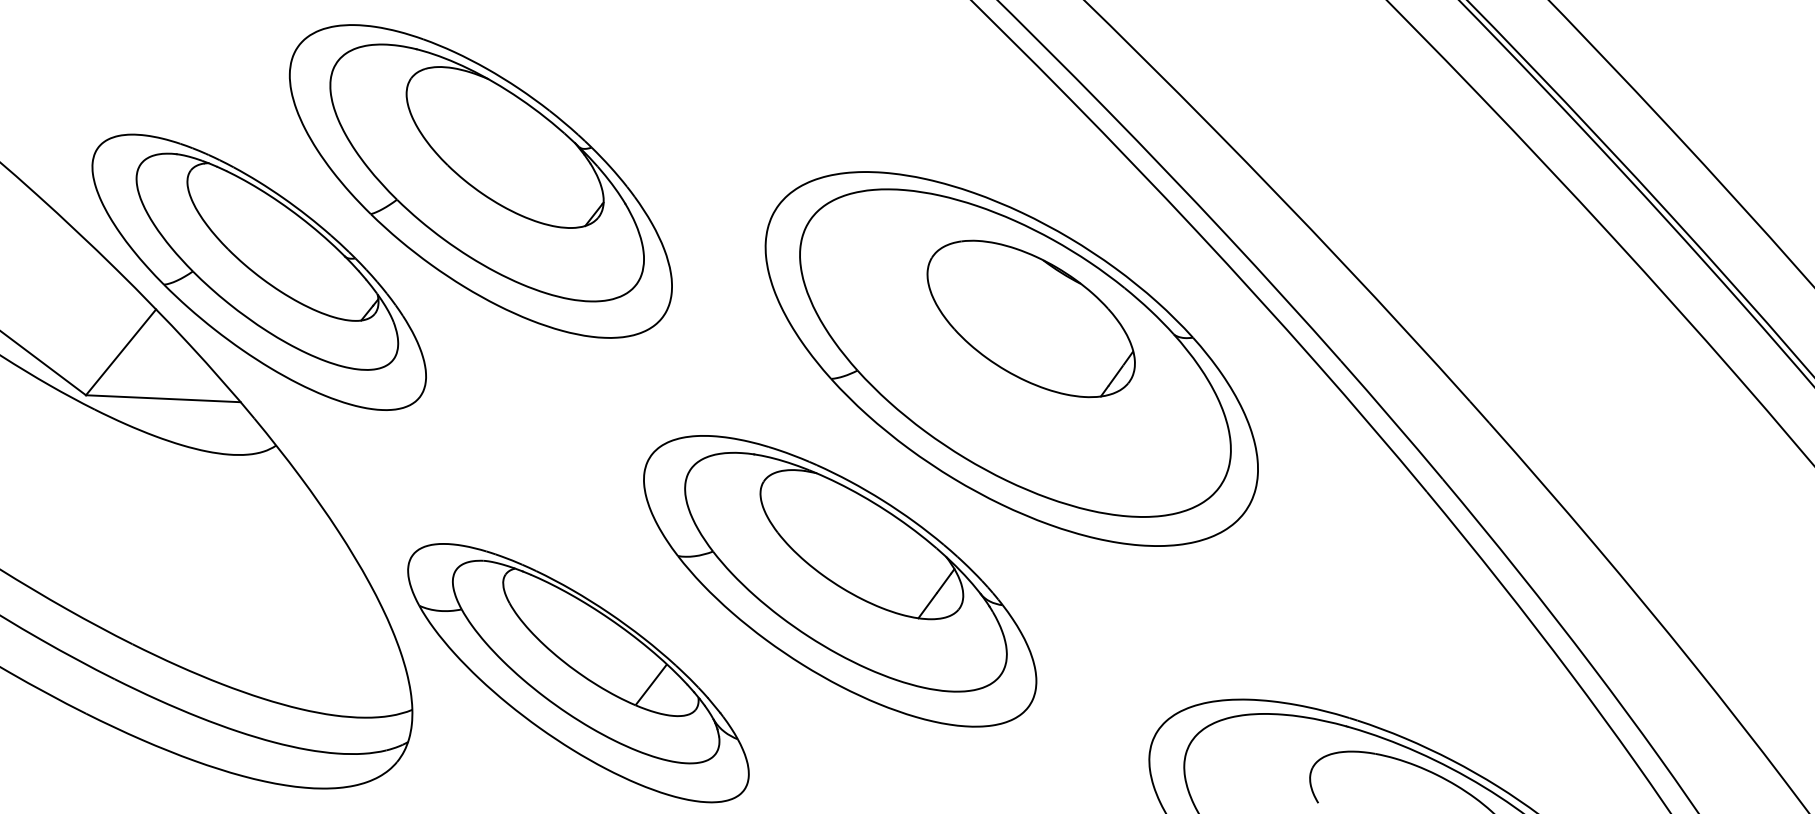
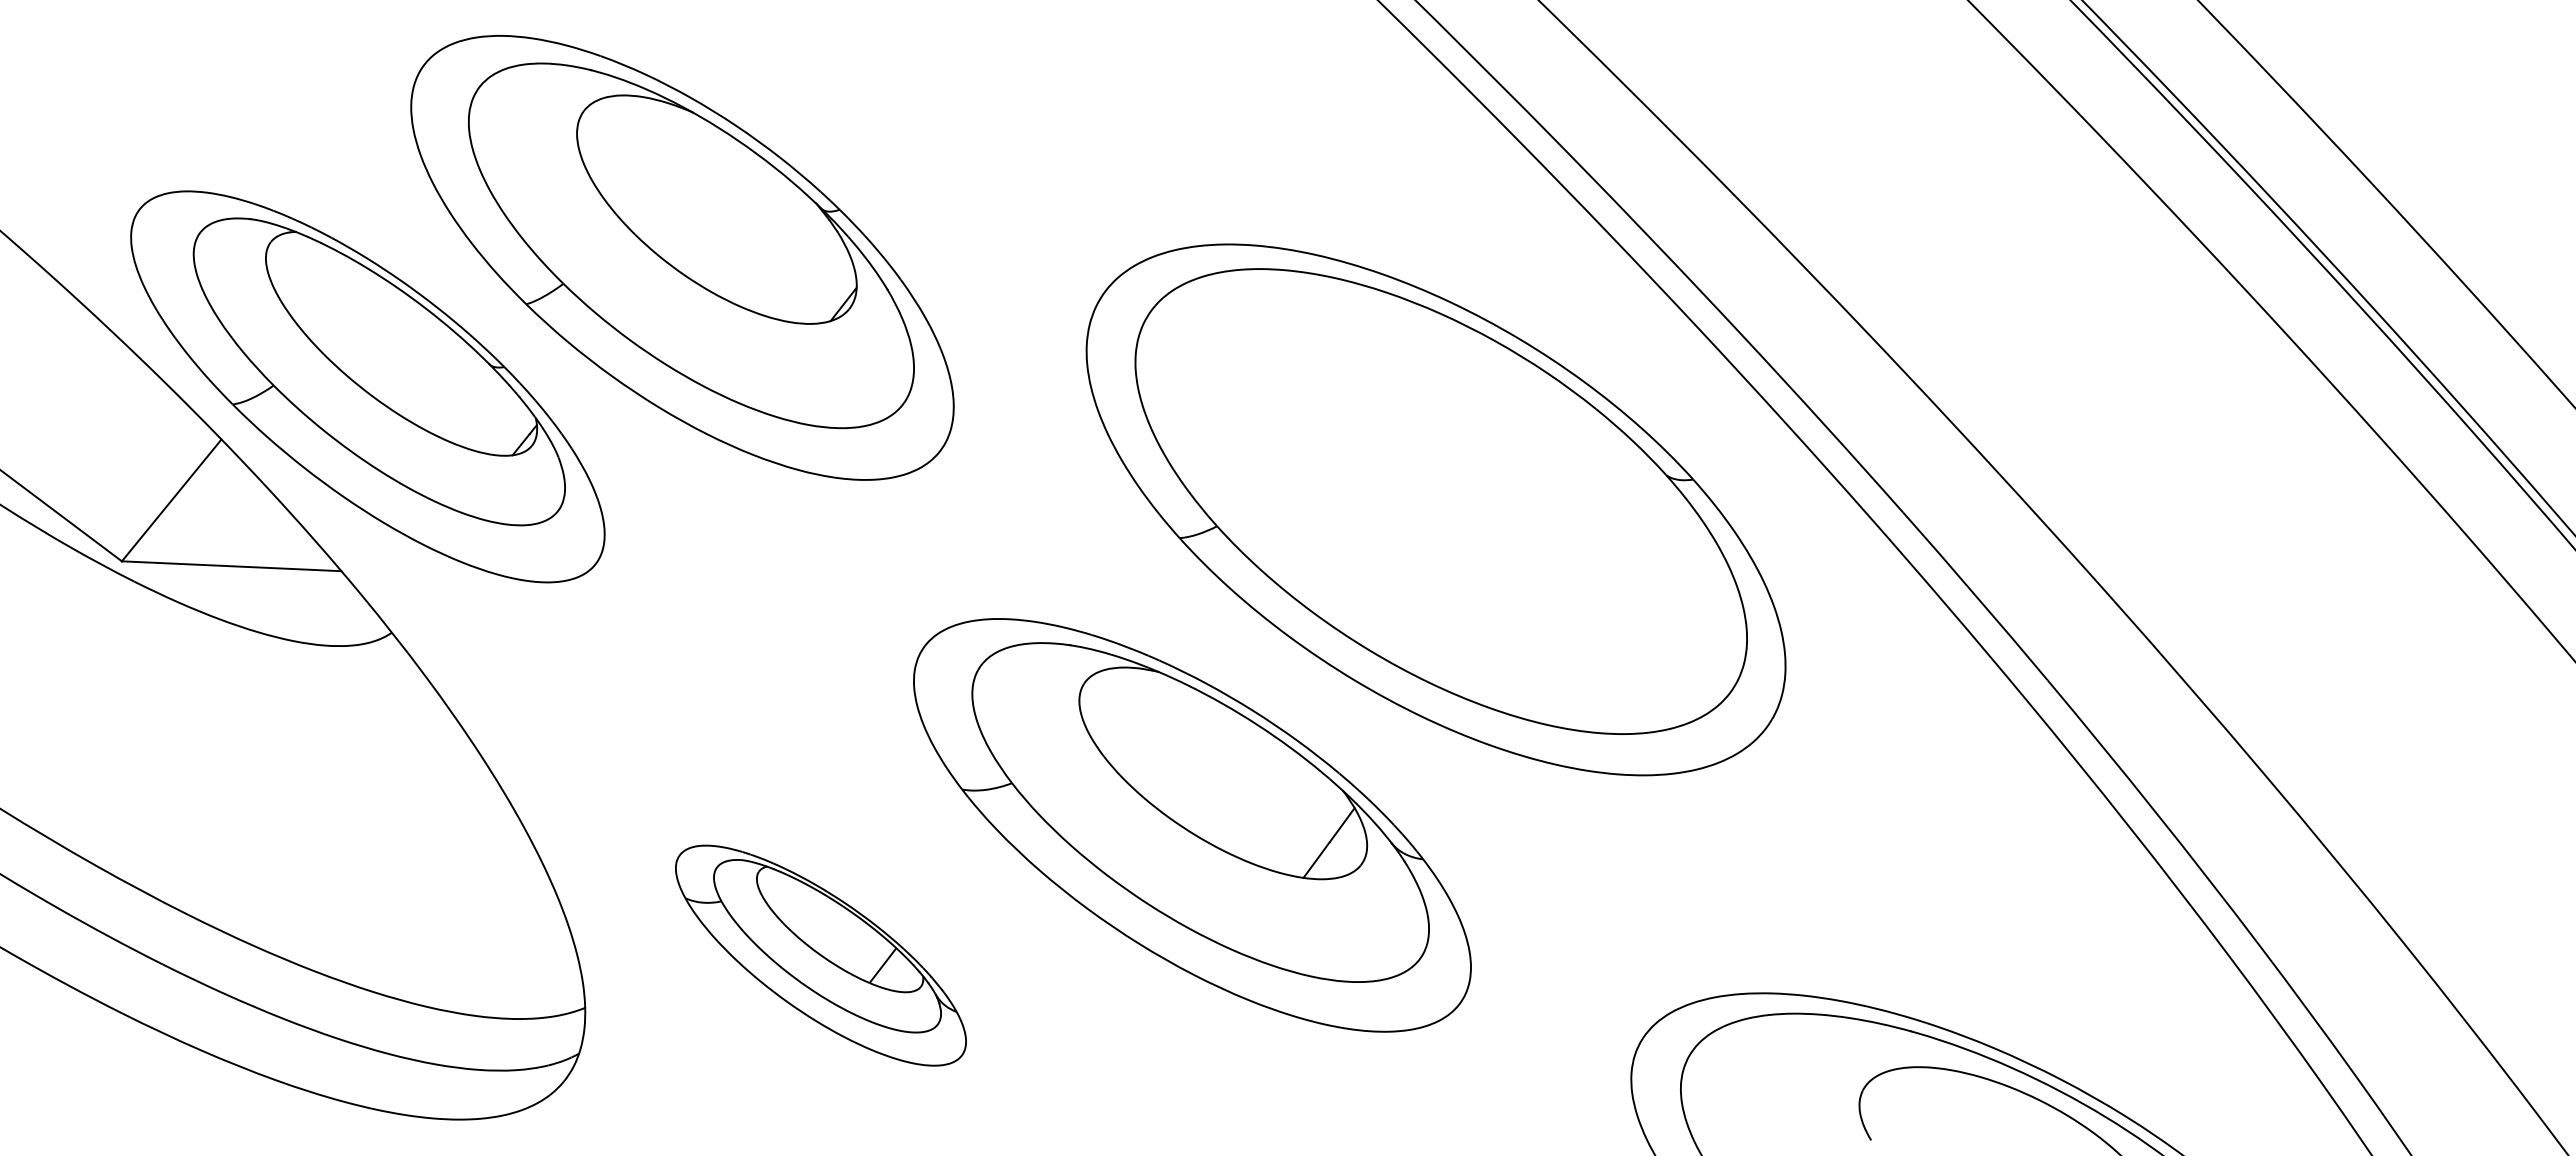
part: (1031, 318) -> (1463, 452), removed
part: (578, 672) -> (820, 955), size x0.6

